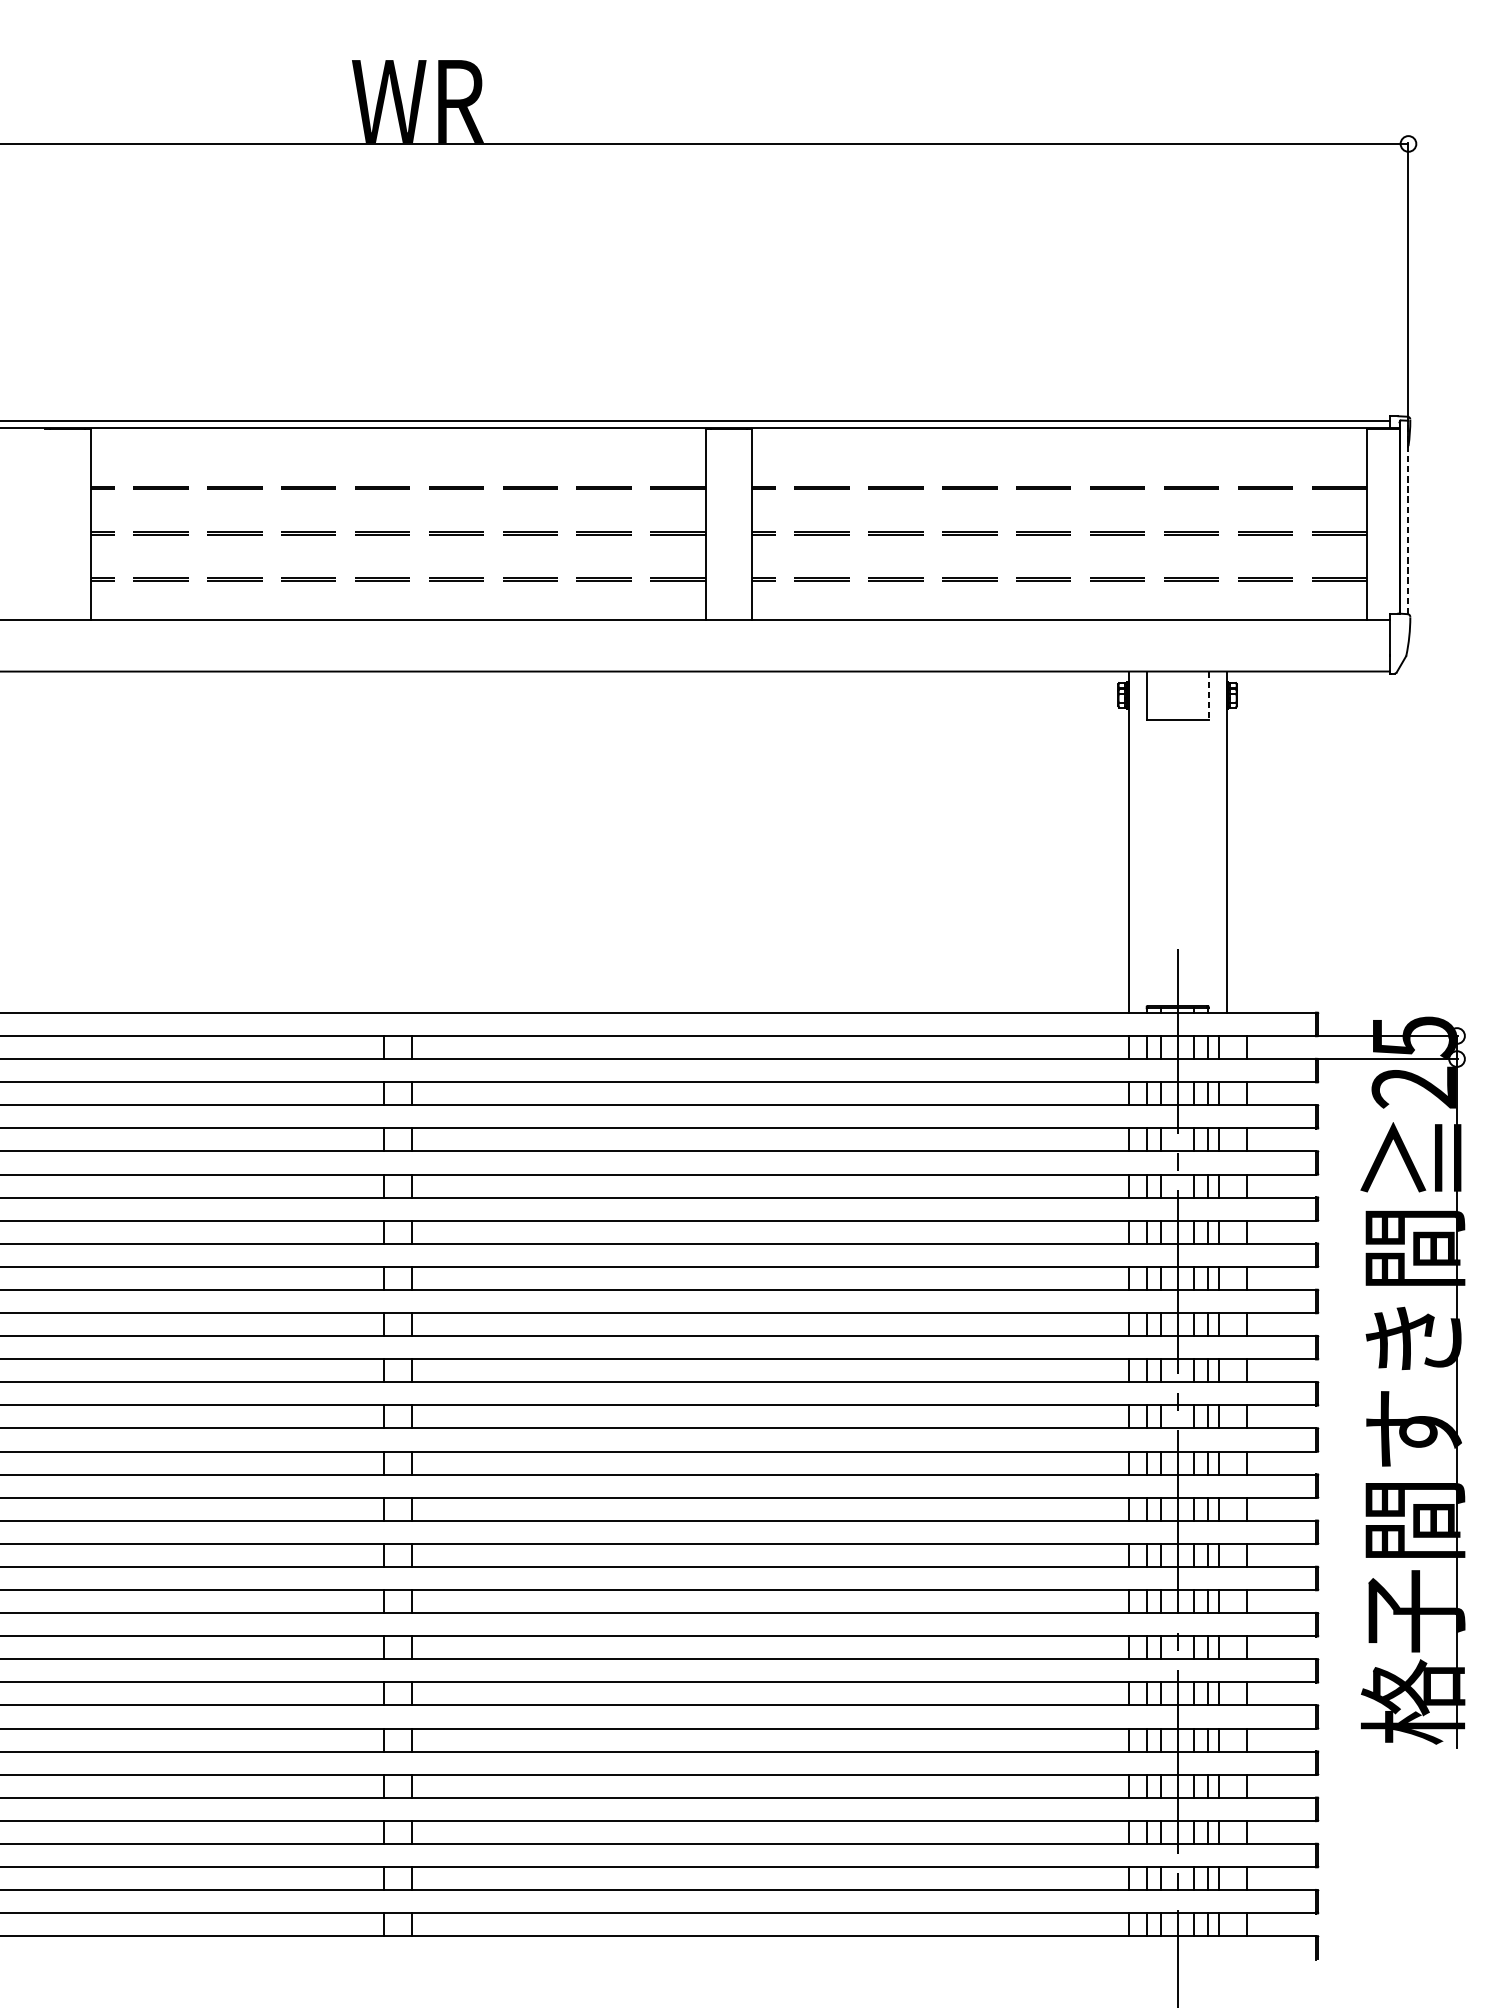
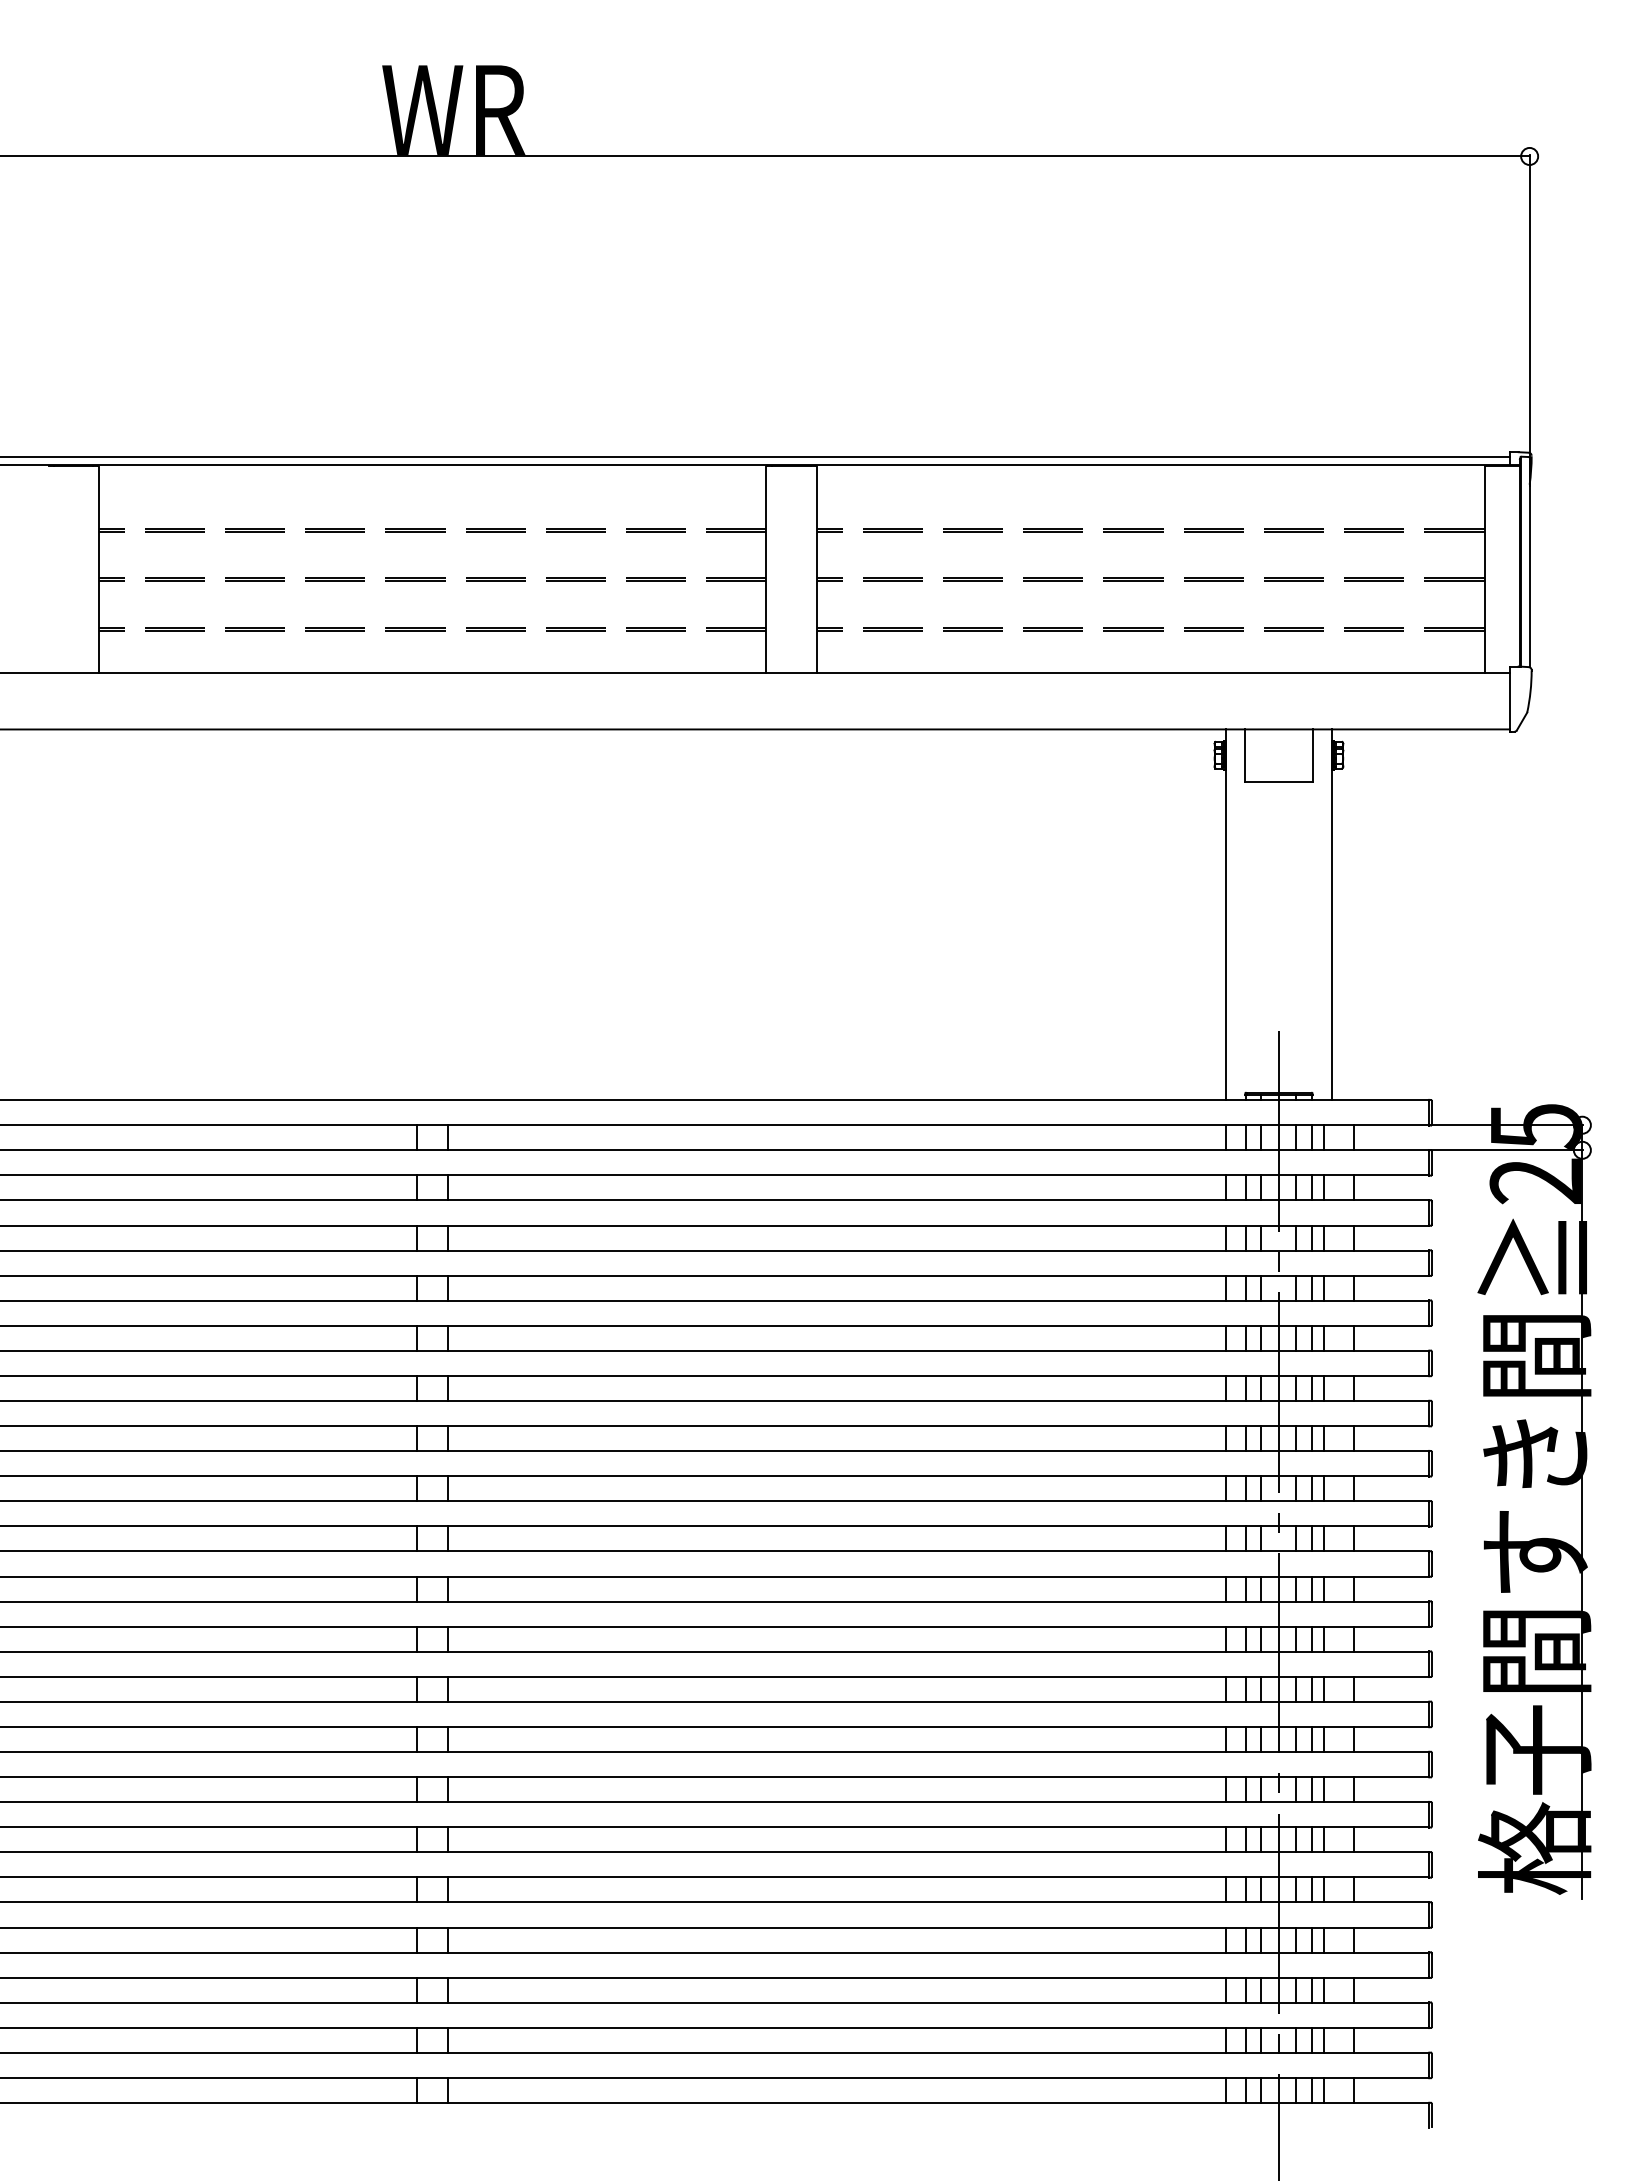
line: (1408, 517) -> (1529, 562), dashed -> solid
line: (1208, 695) -> (1312, 755), dashed -> solid

